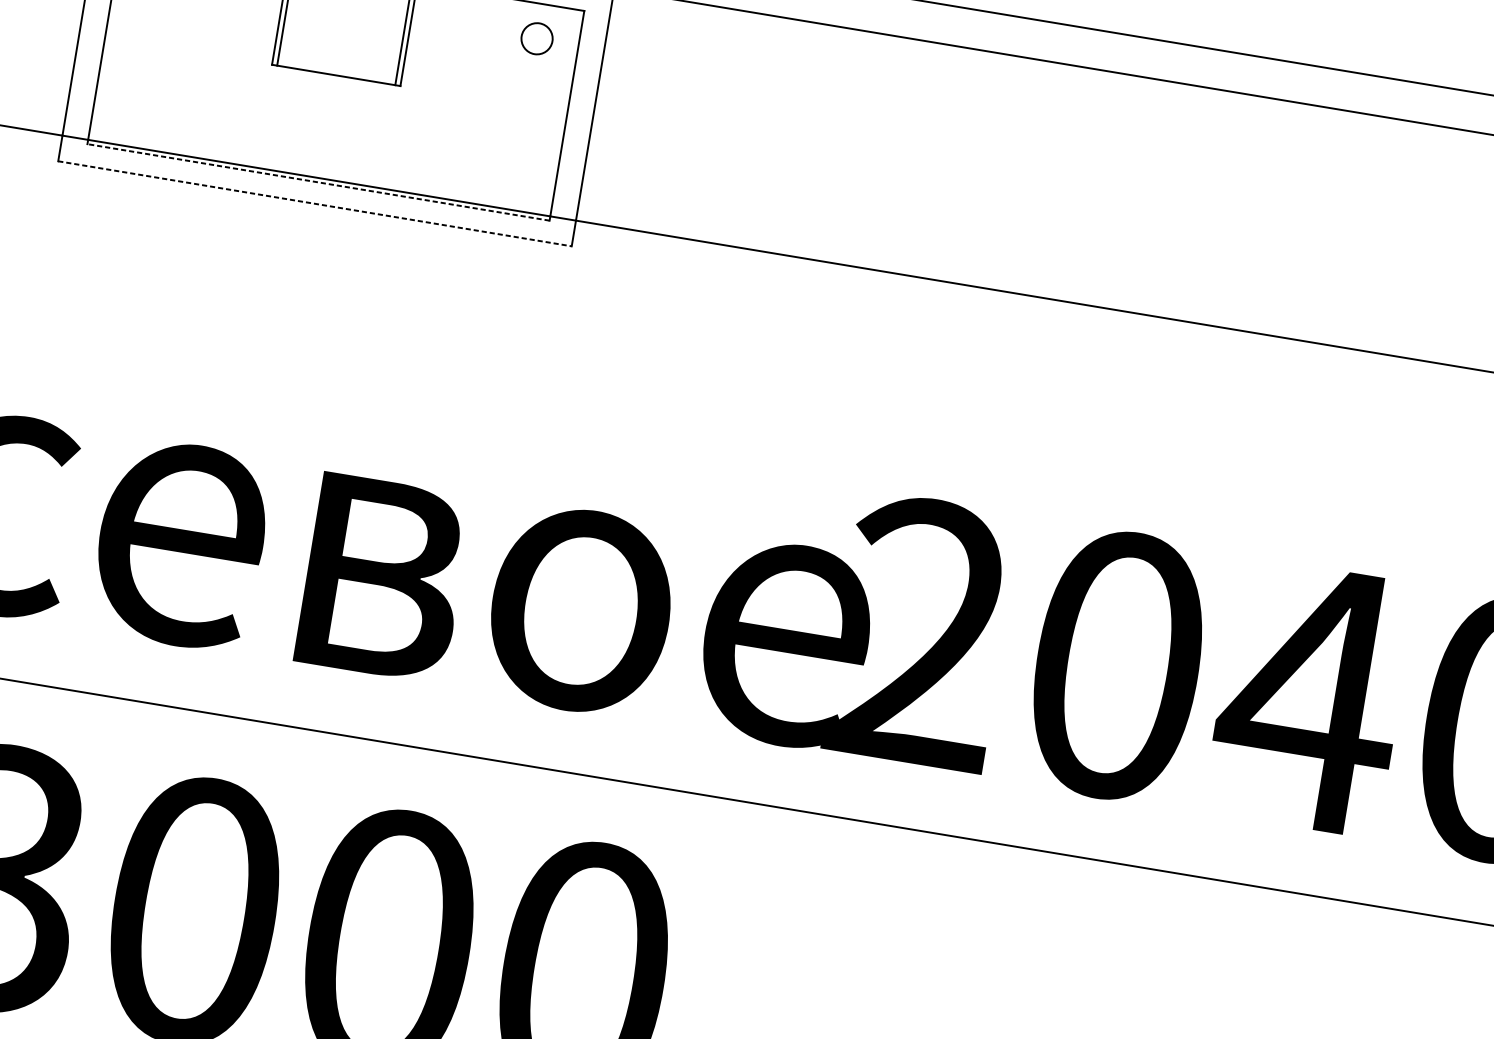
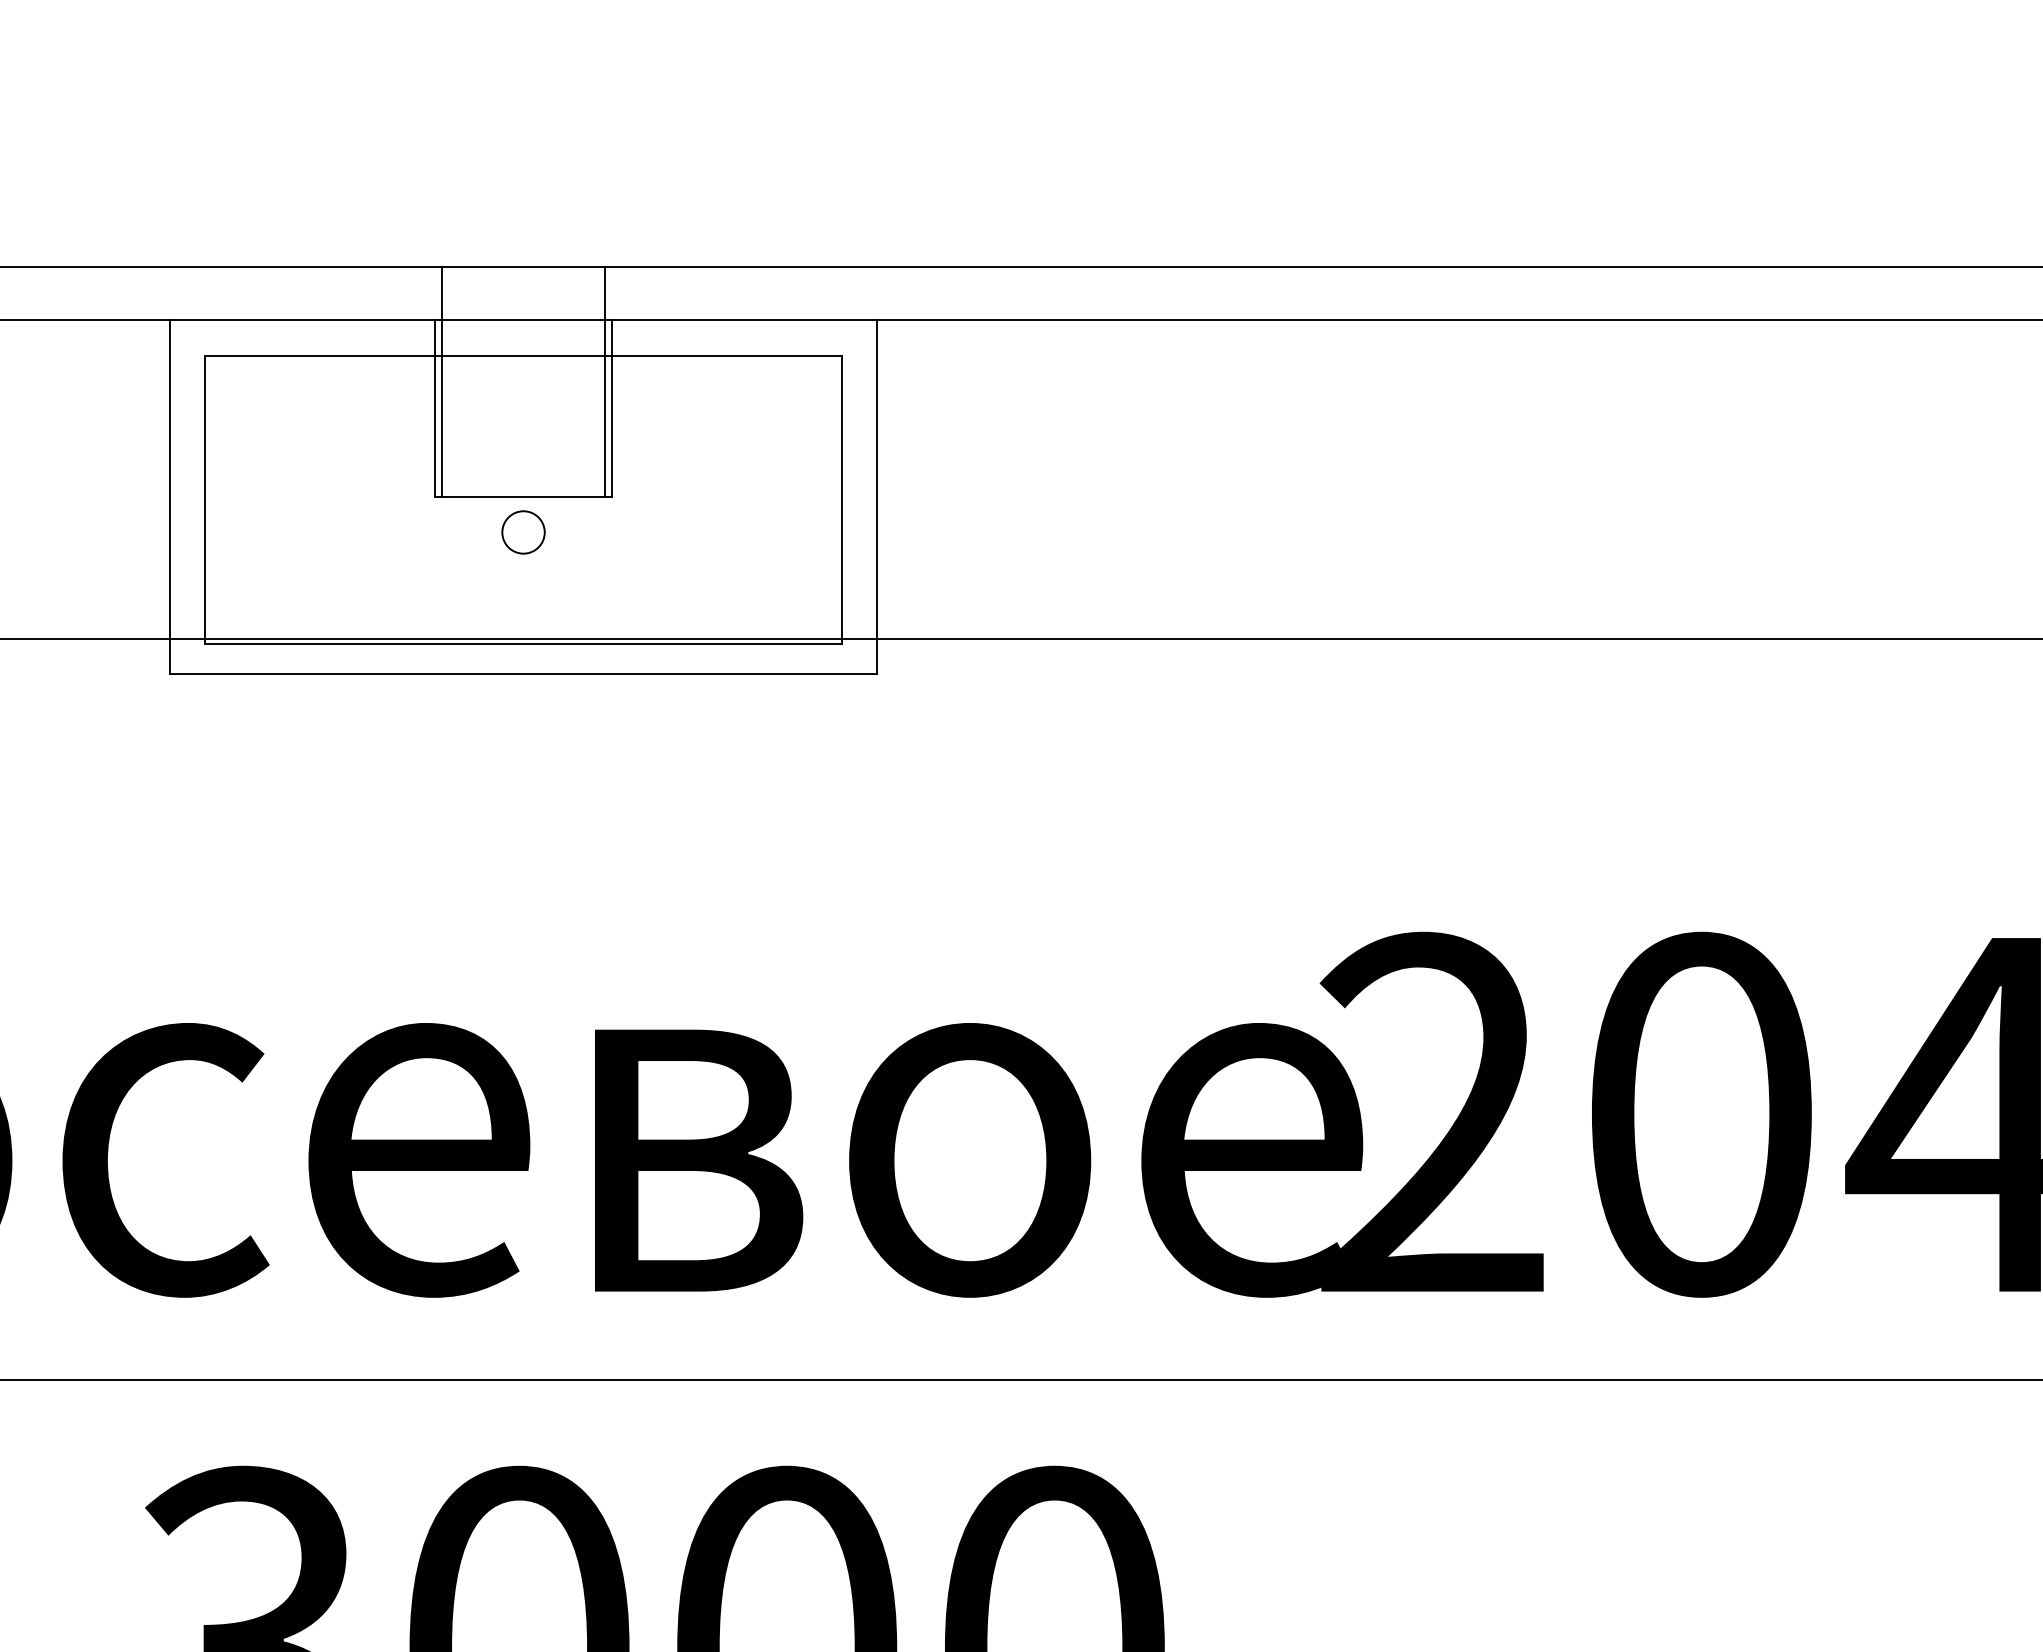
circle: (537, 38) -> (523, 532), moved
line: (318, 182) -> (523, 644), dashed -> solid
line: (315, 203) -> (524, 673), dashed -> solid

